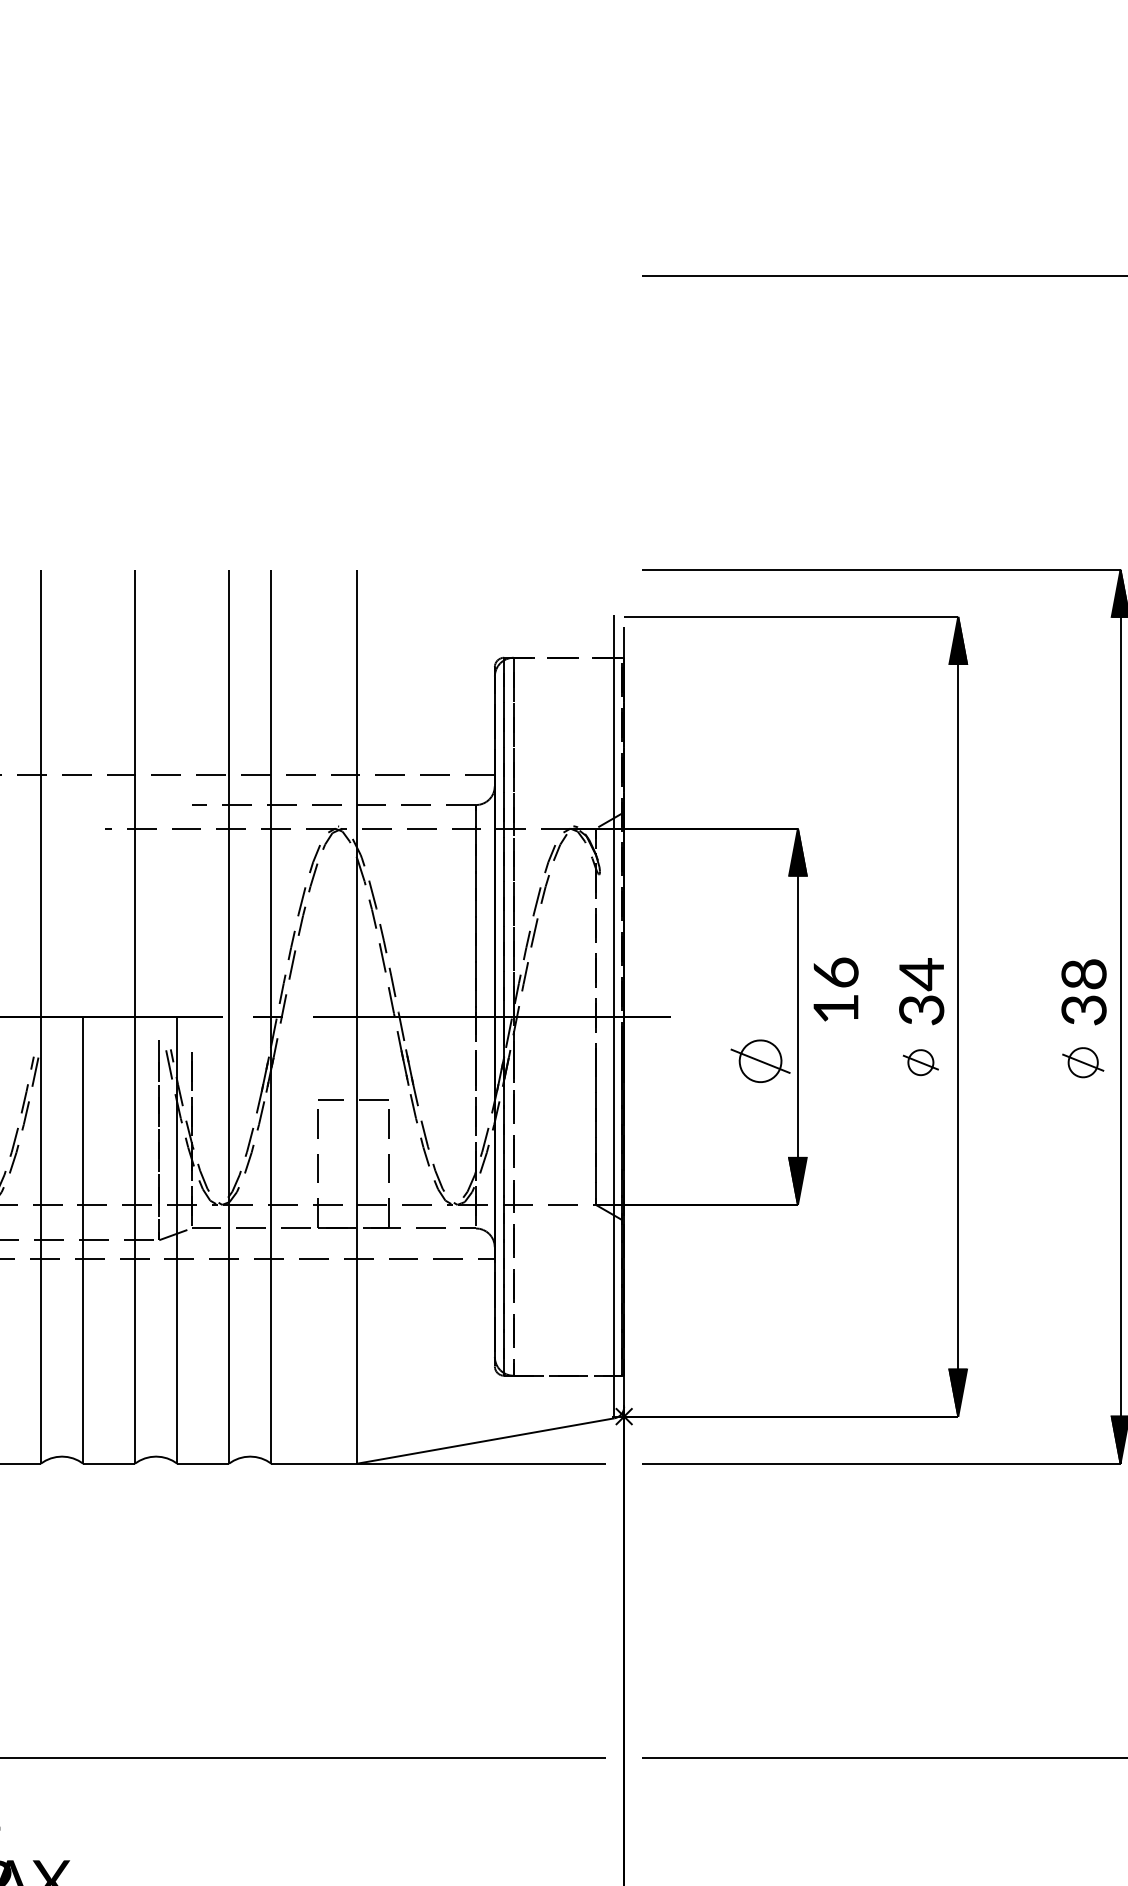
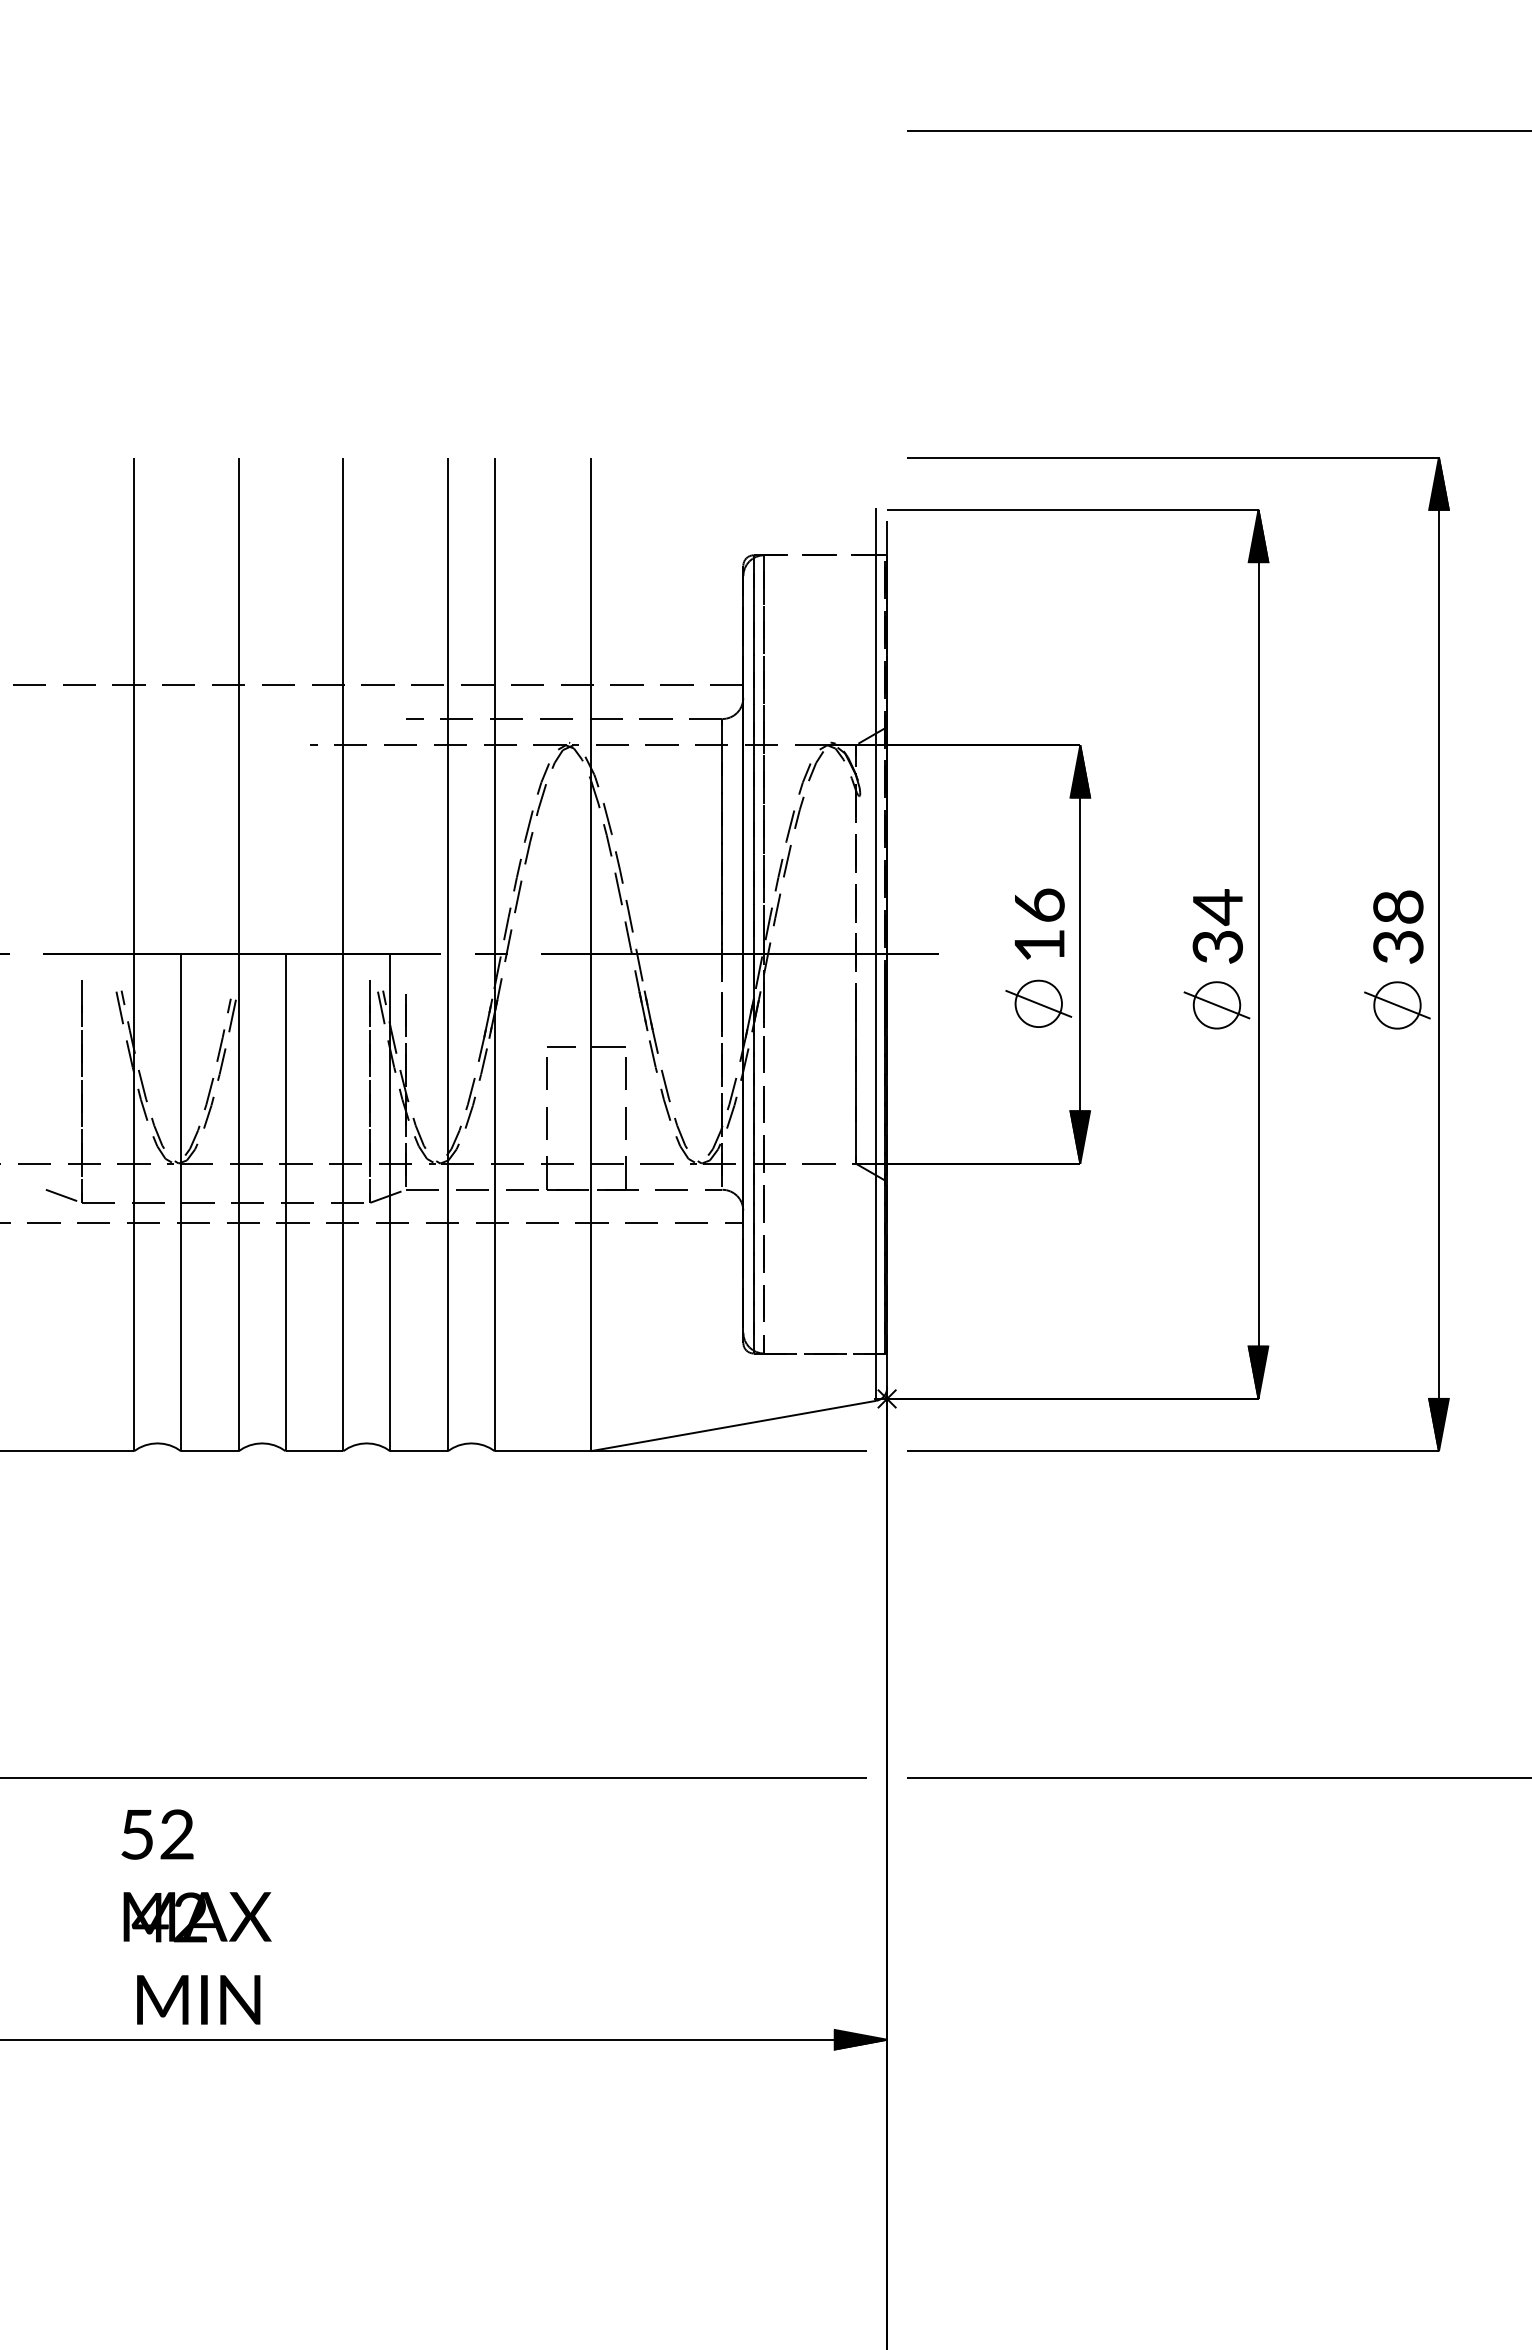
text: (835, 988) -> (1039, 923), moved
part: (920, 1062) -> (1216, 1005), size x1.67
part: (1083, 1062) -> (1397, 1005), size x1.43

